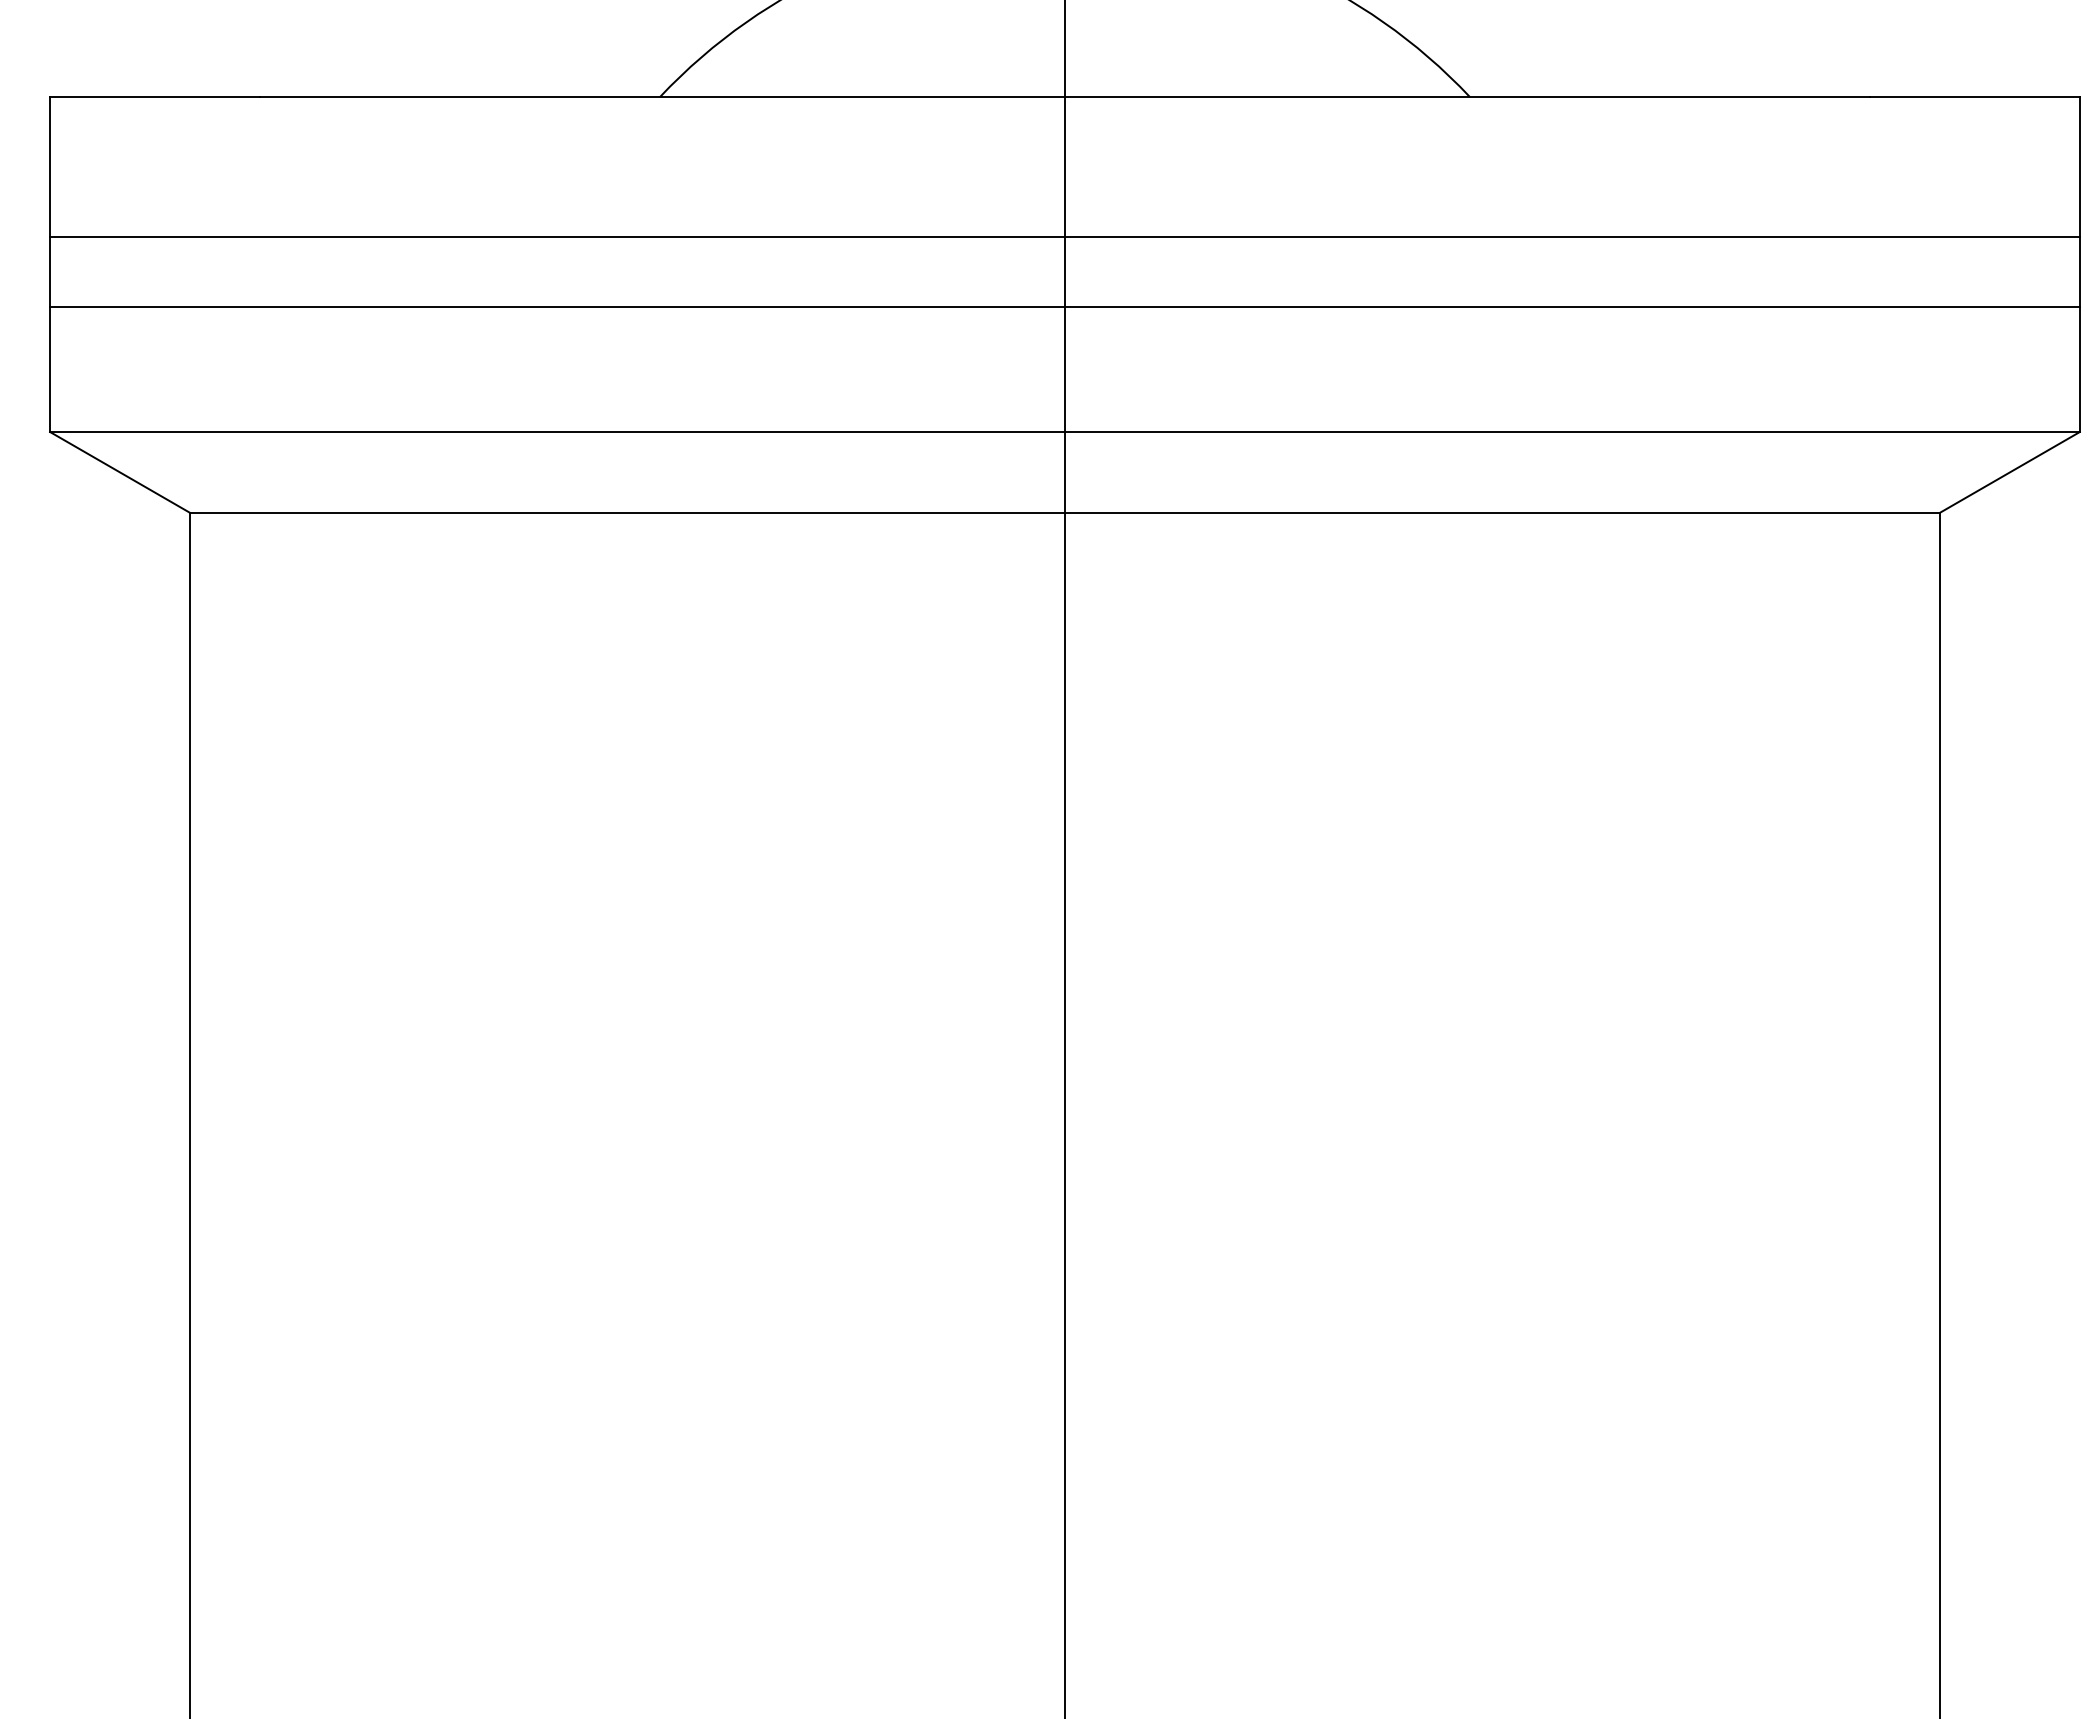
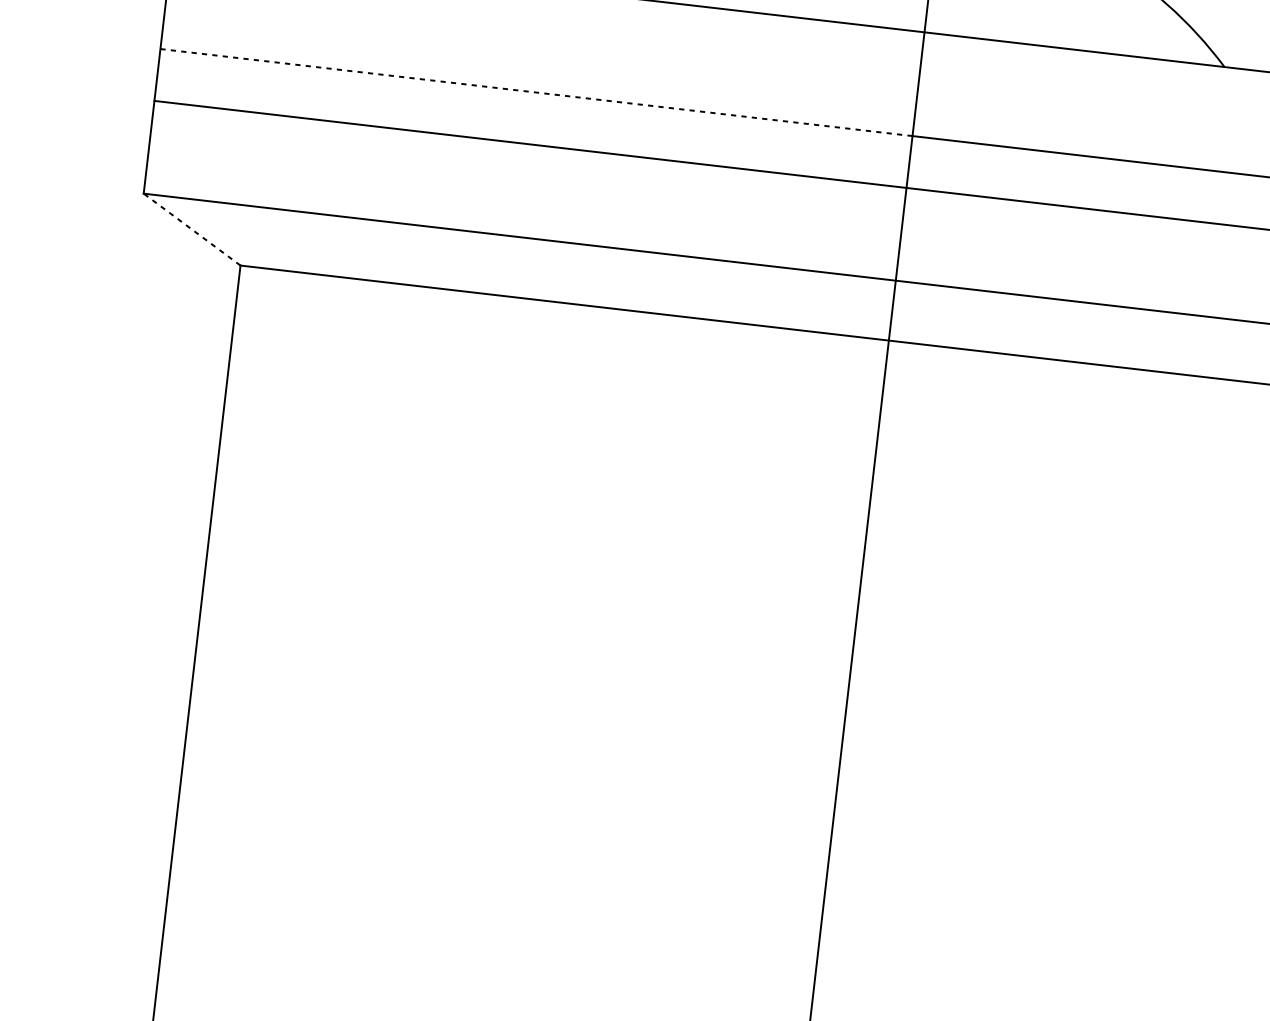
line: (558, 236) -> (537, 92), solid -> dashed
line: (120, 472) -> (192, 229), solid -> dashed

